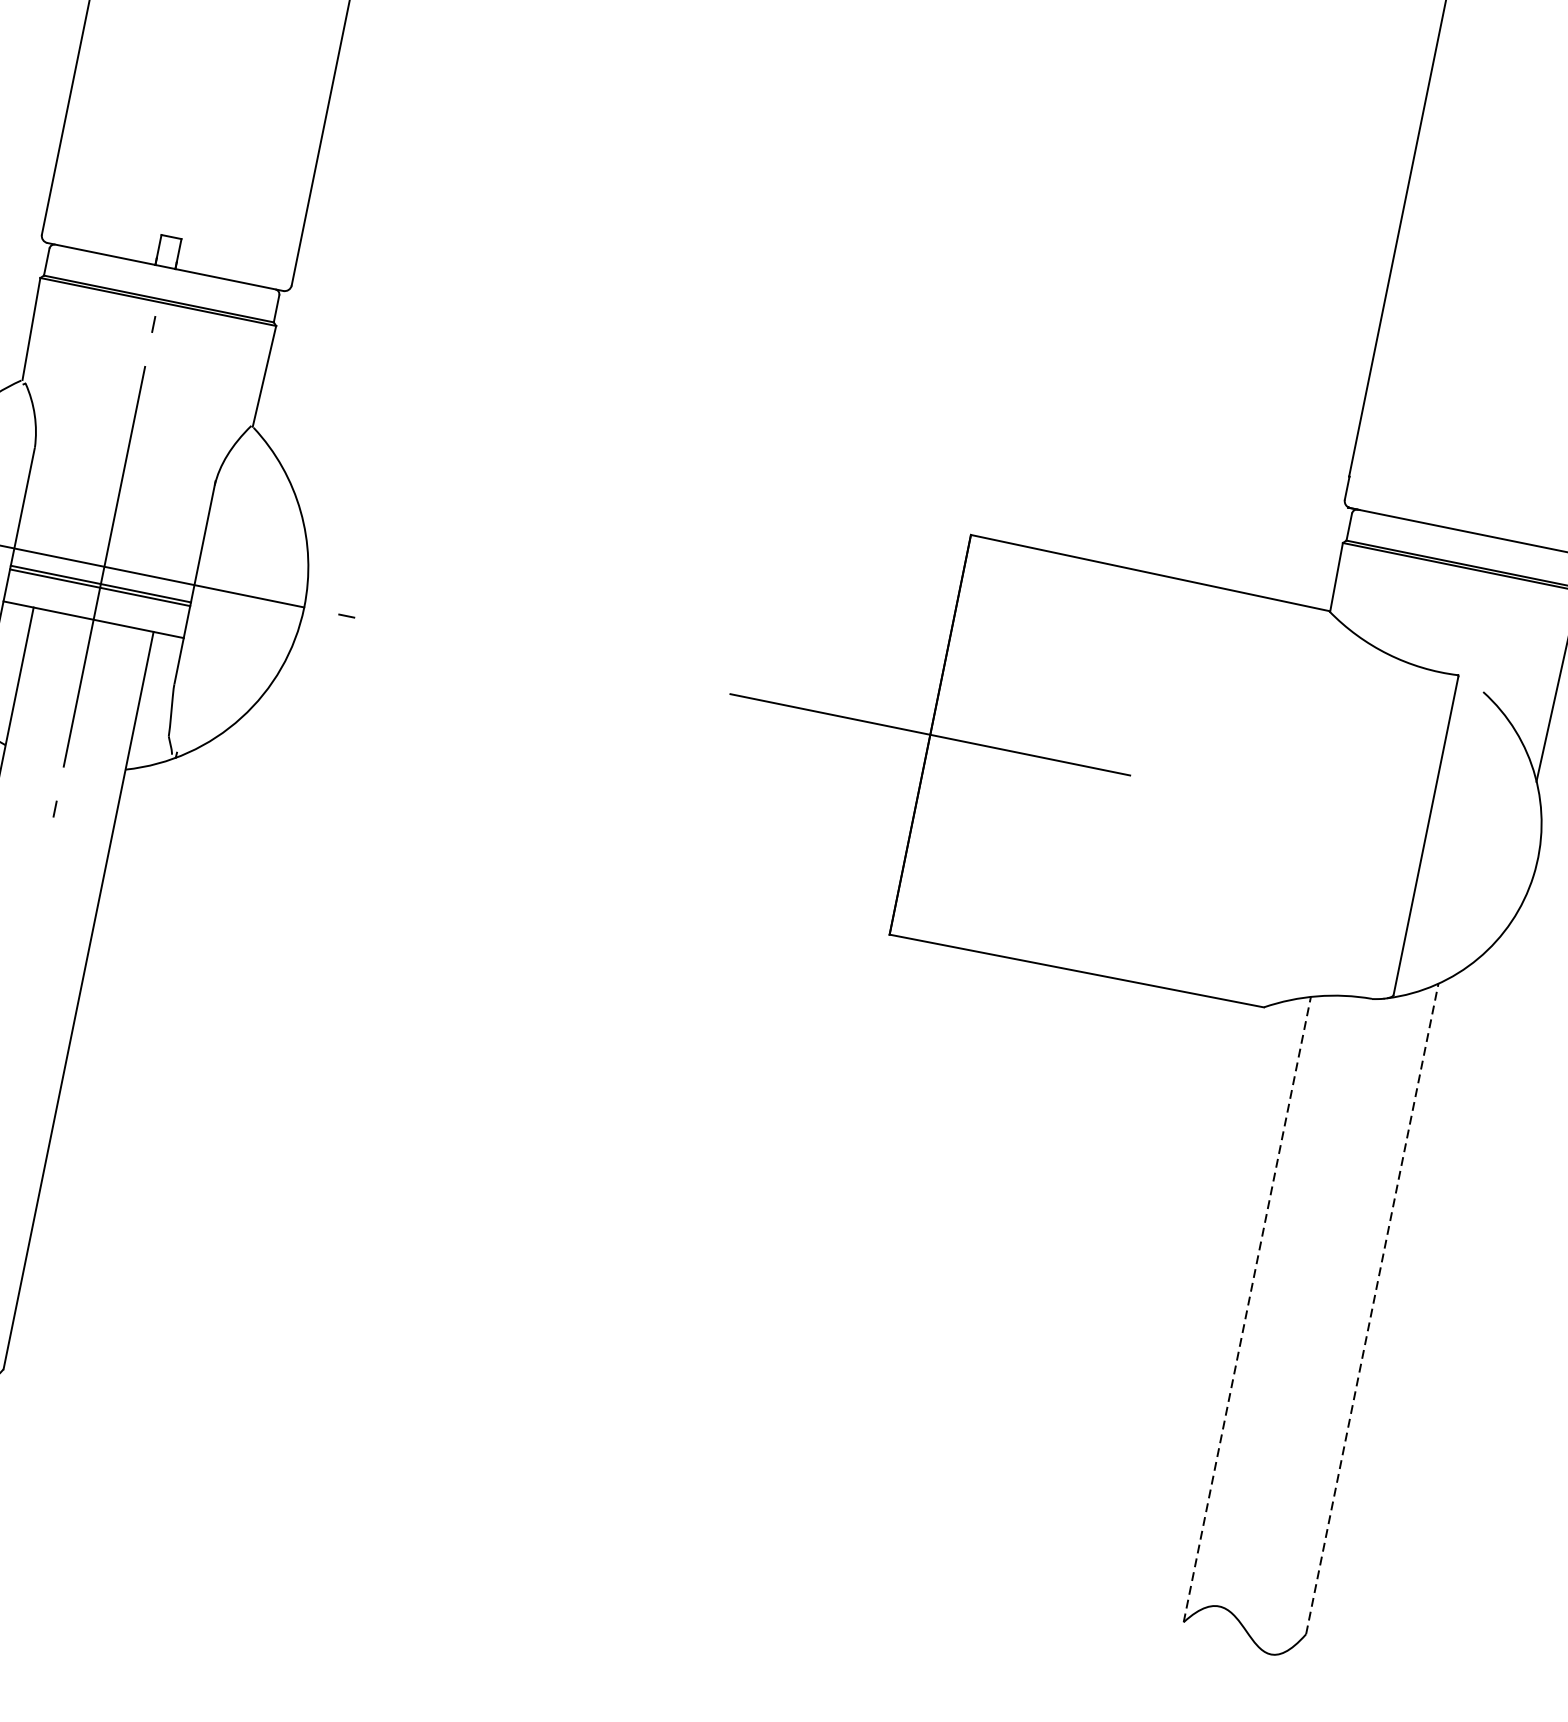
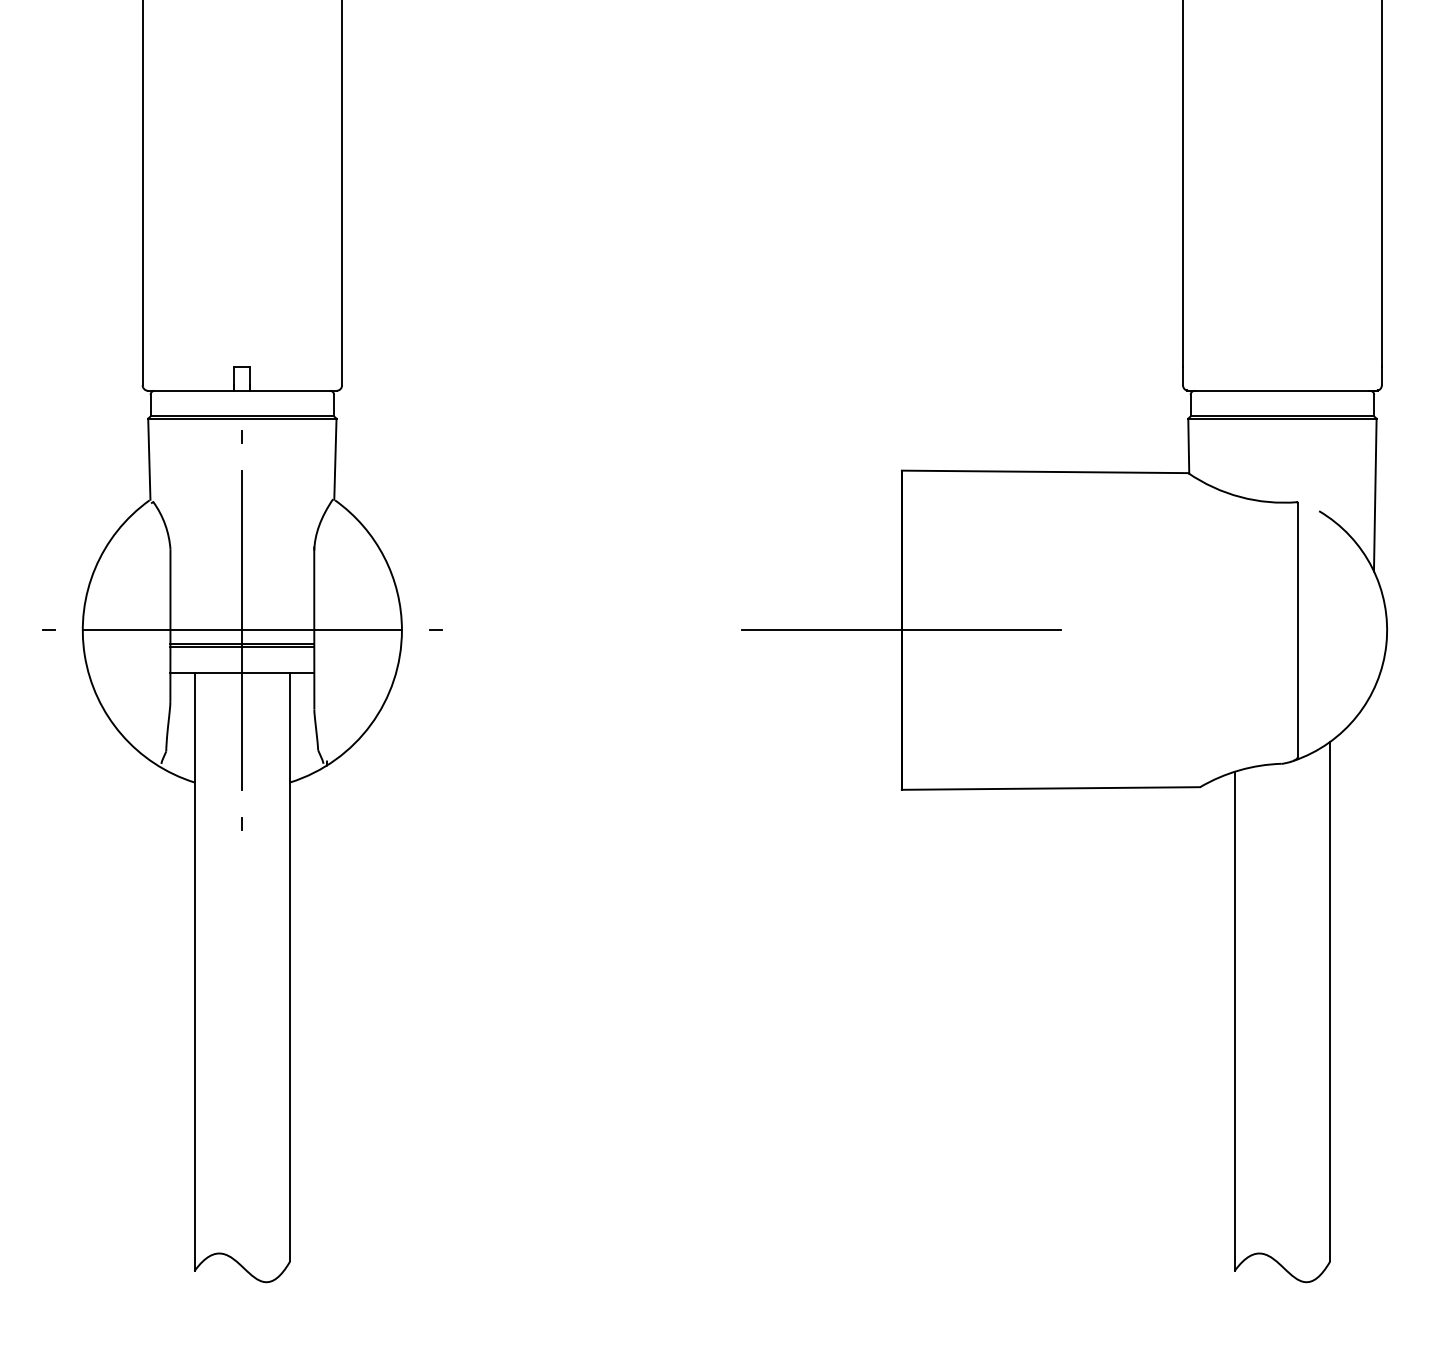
line: (1372, 1308) -> (1330, 1001), dashed -> solid
line: (1247, 1309) -> (1234, 1021), dashed -> solid

